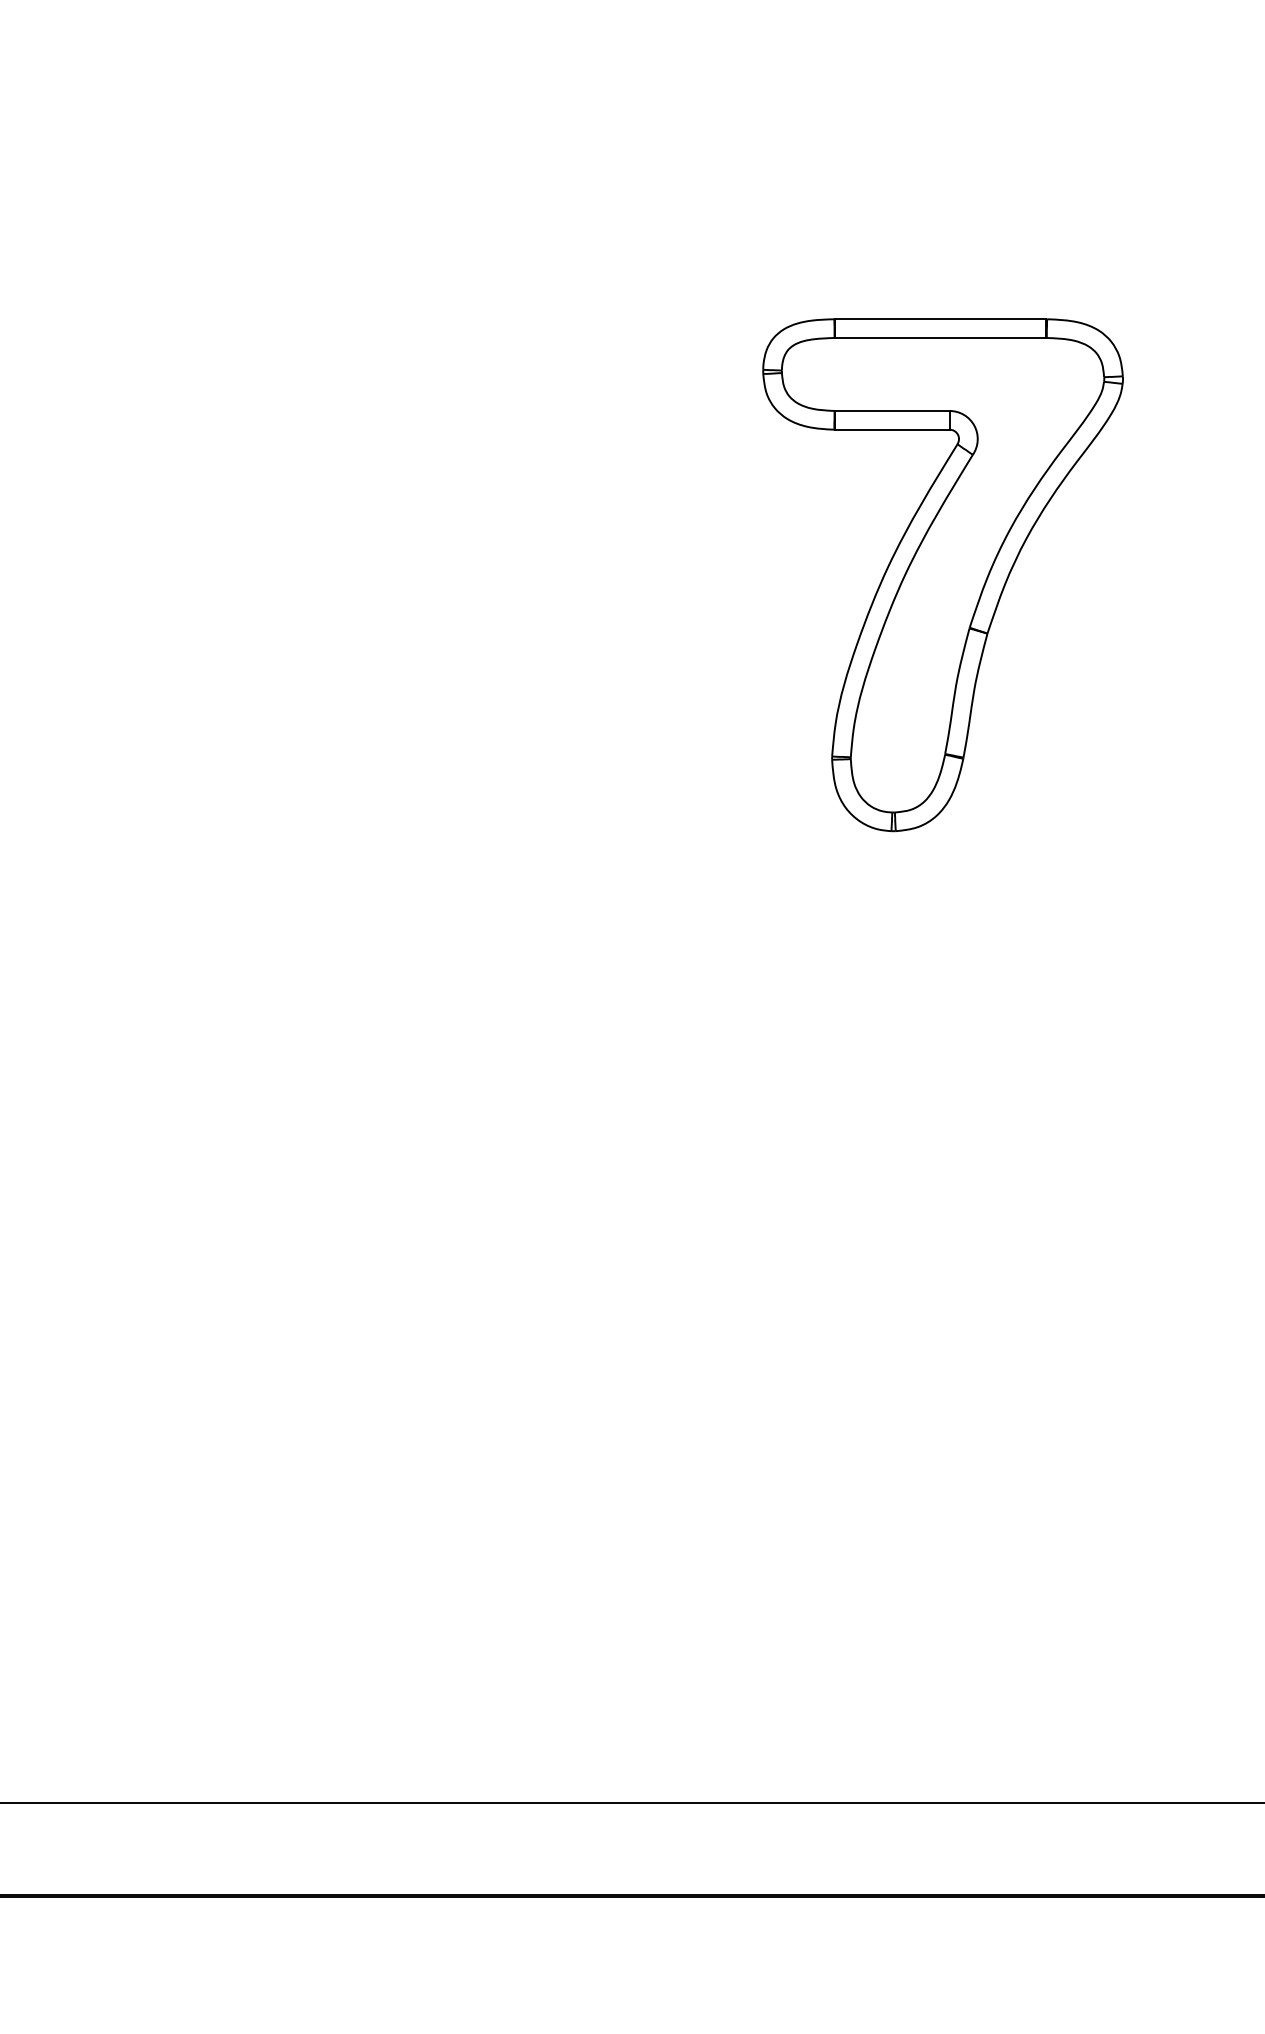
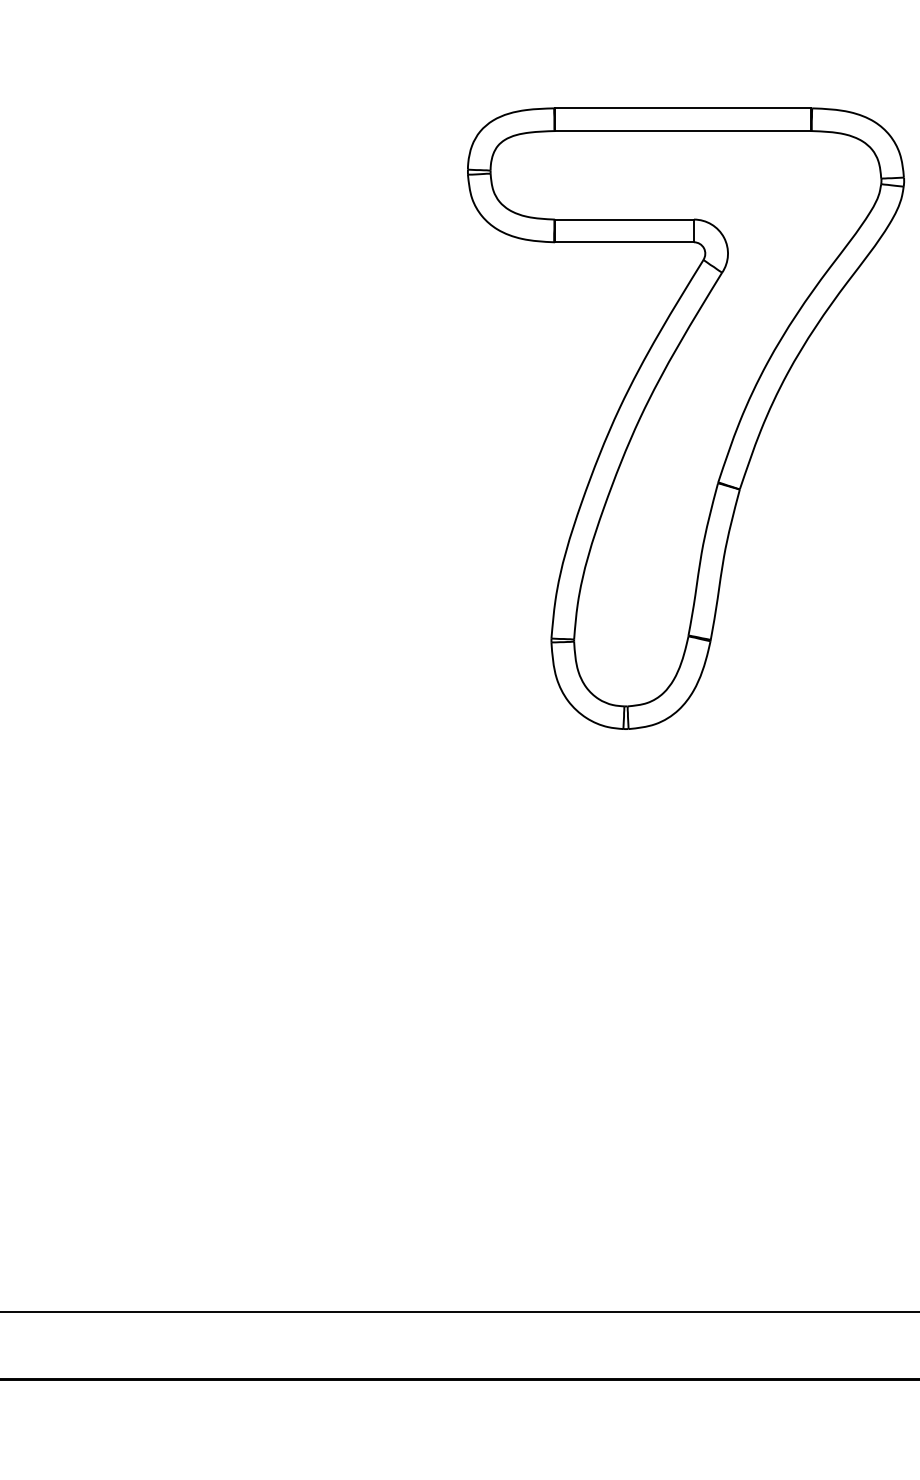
part: (942, 574) -> (685, 418), size x1.67

